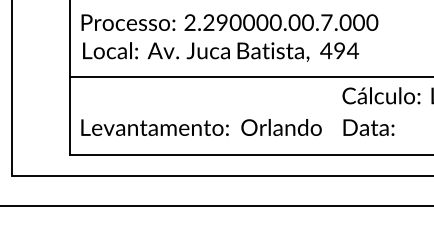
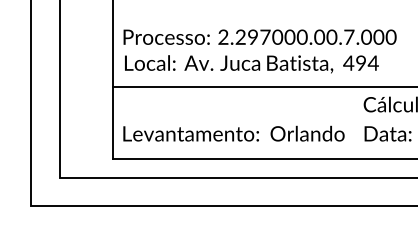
text: (235, 21) -> (265, 36), 2.290000.00.7.000 -> 2.297000.00.7.000

